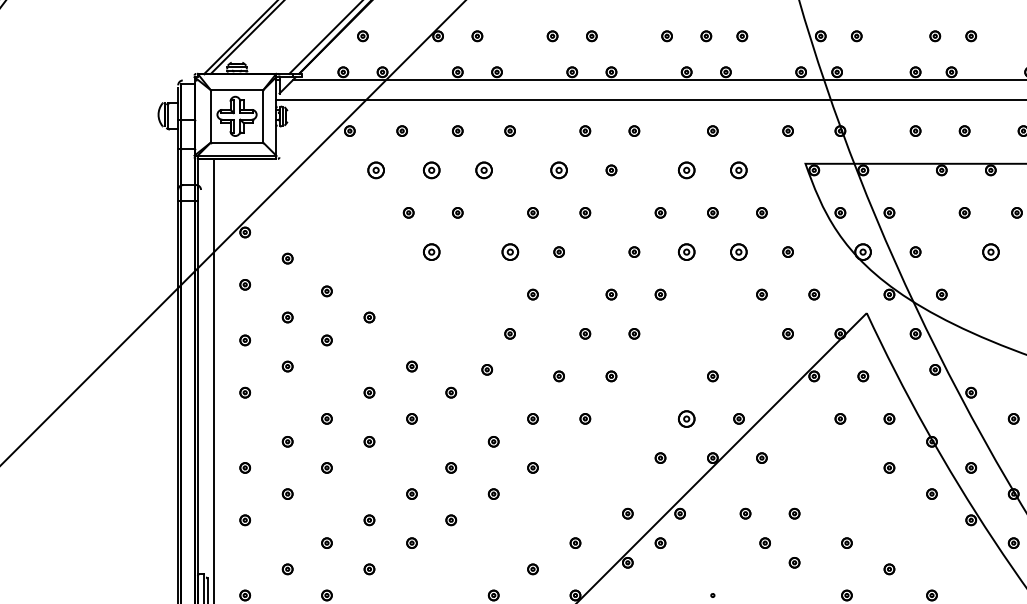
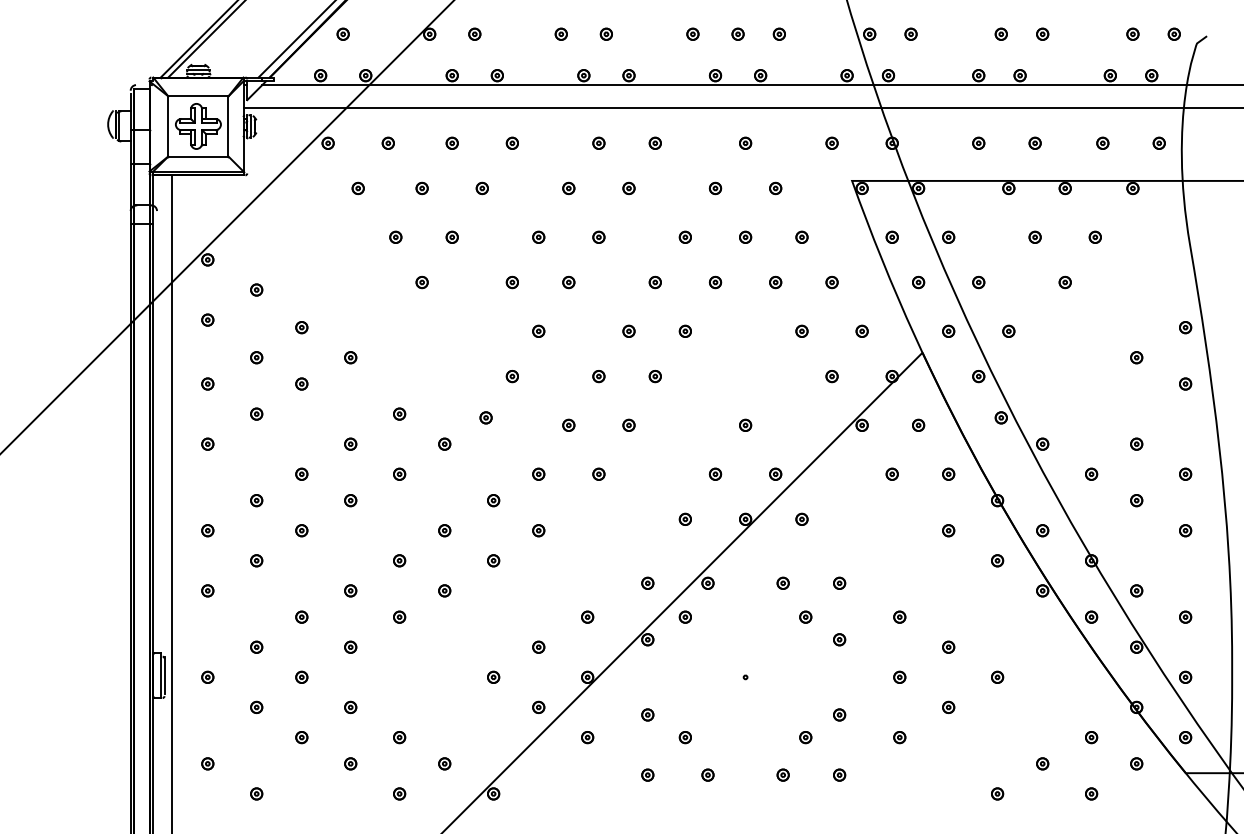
part: (375, 170) -> (357, 188), size x0.62
part: (431, 170) -> (421, 188), size x0.62
part: (483, 170) -> (481, 188), size x0.62
part: (558, 170) -> (568, 188), size x0.62
part: (686, 170) -> (715, 188), size x0.62
part: (738, 170) -> (775, 188), size x0.62
part: (431, 252) -> (421, 282), size x0.62
part: (509, 252) -> (511, 282), size x0.62
part: (686, 252) -> (715, 282), size x0.62
part: (738, 252) -> (775, 282), size x0.62
part: (863, 252) -> (918, 282), size x0.62
part: (990, 252) -> (1064, 282), size x0.62
part: (686, 418) -> (715, 473), size x0.62

